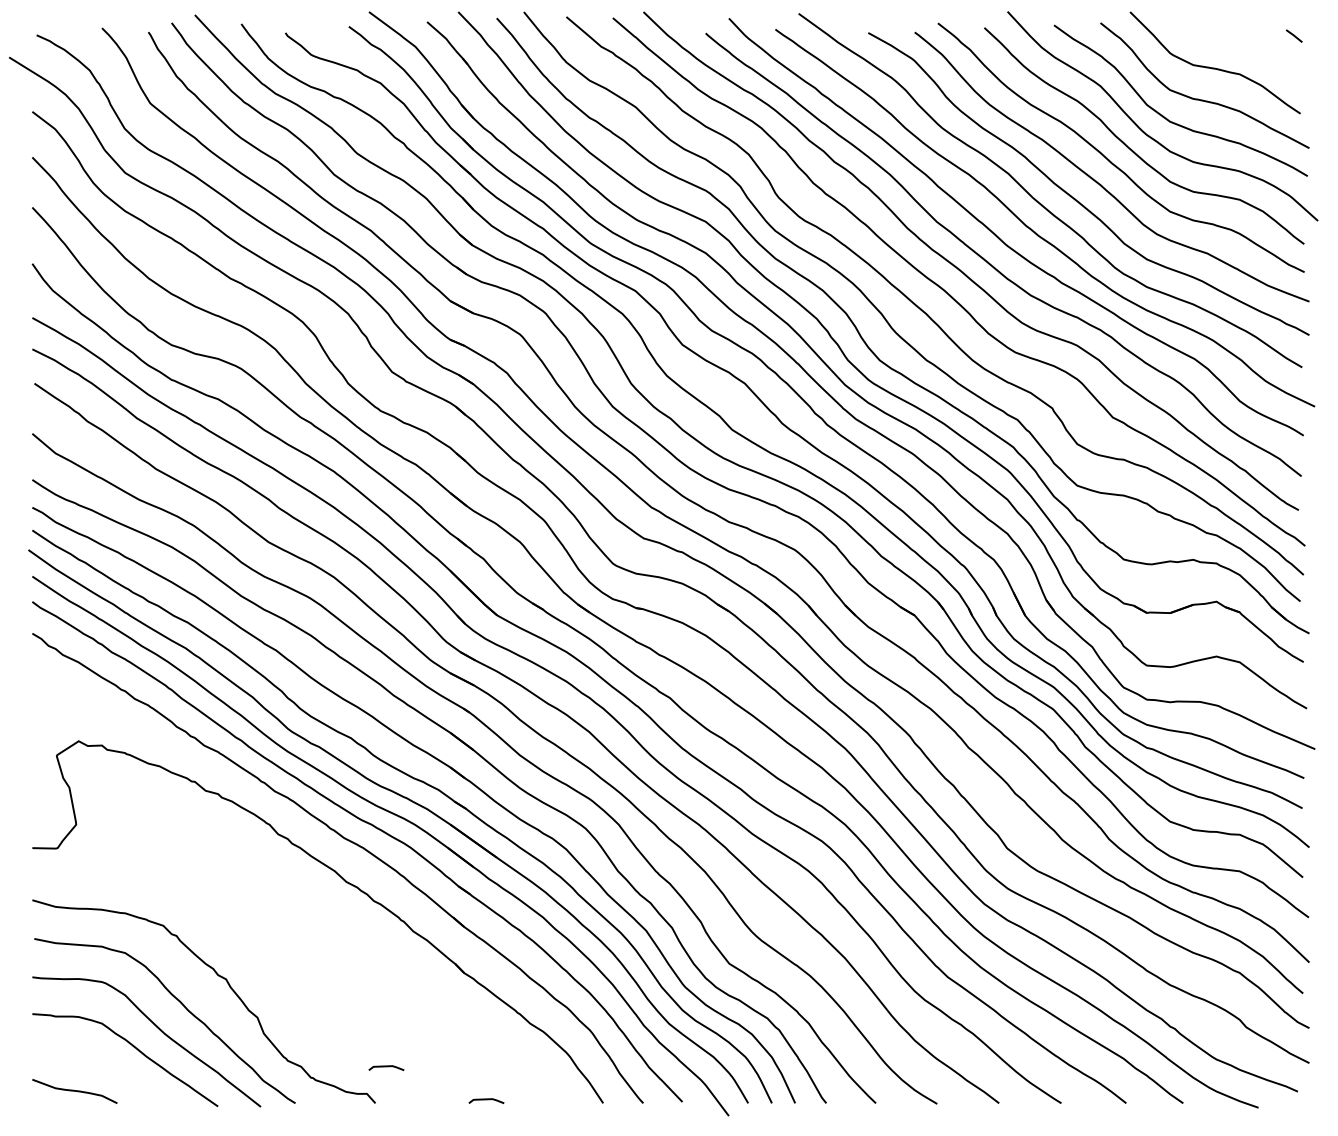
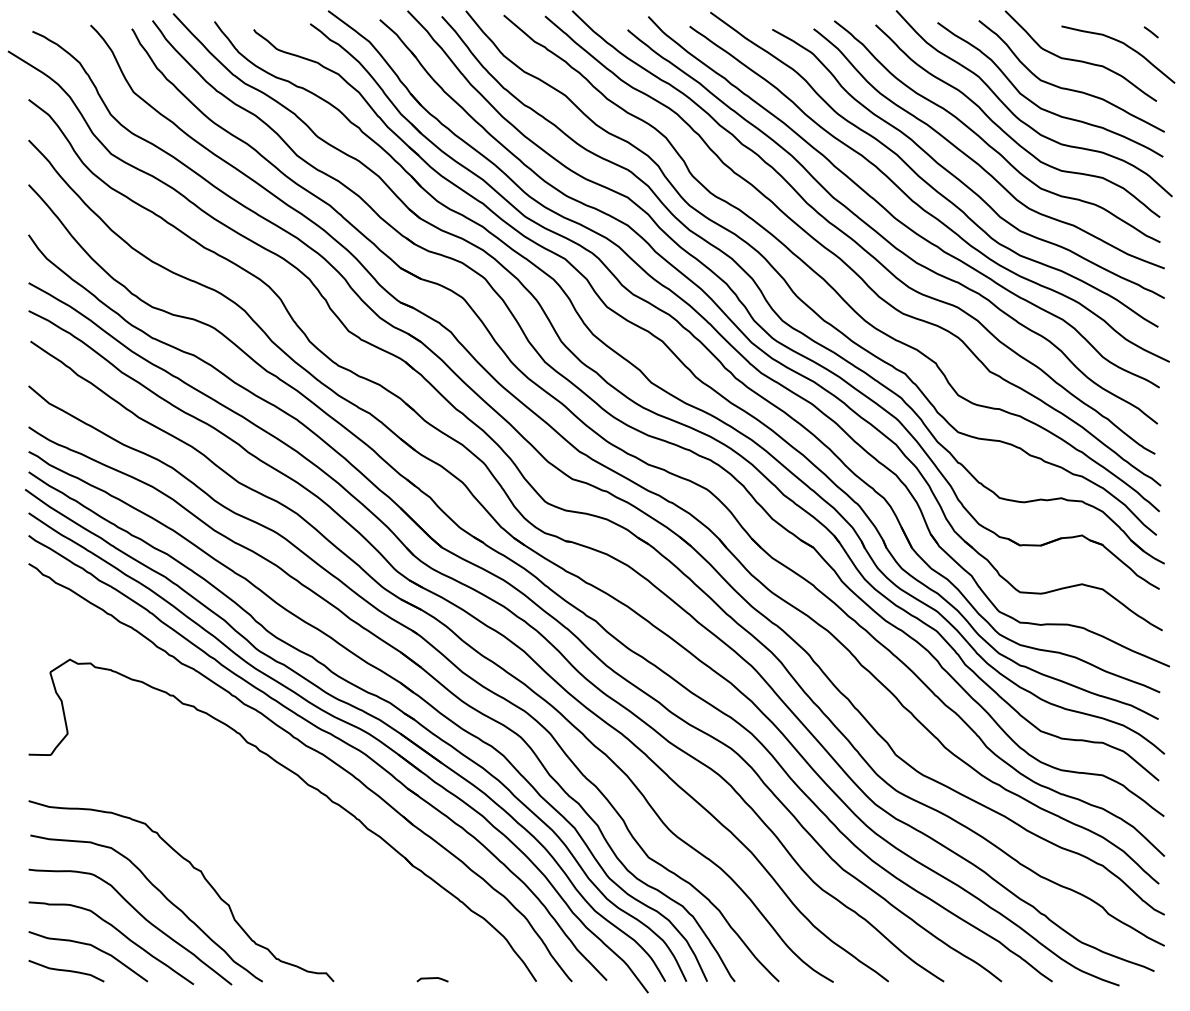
curve: (1265, 51) -> (1125, 46), added
curve: (104, 1064) -> (92, 947), added
line: (386, 1067) -> (343, 949), removed

